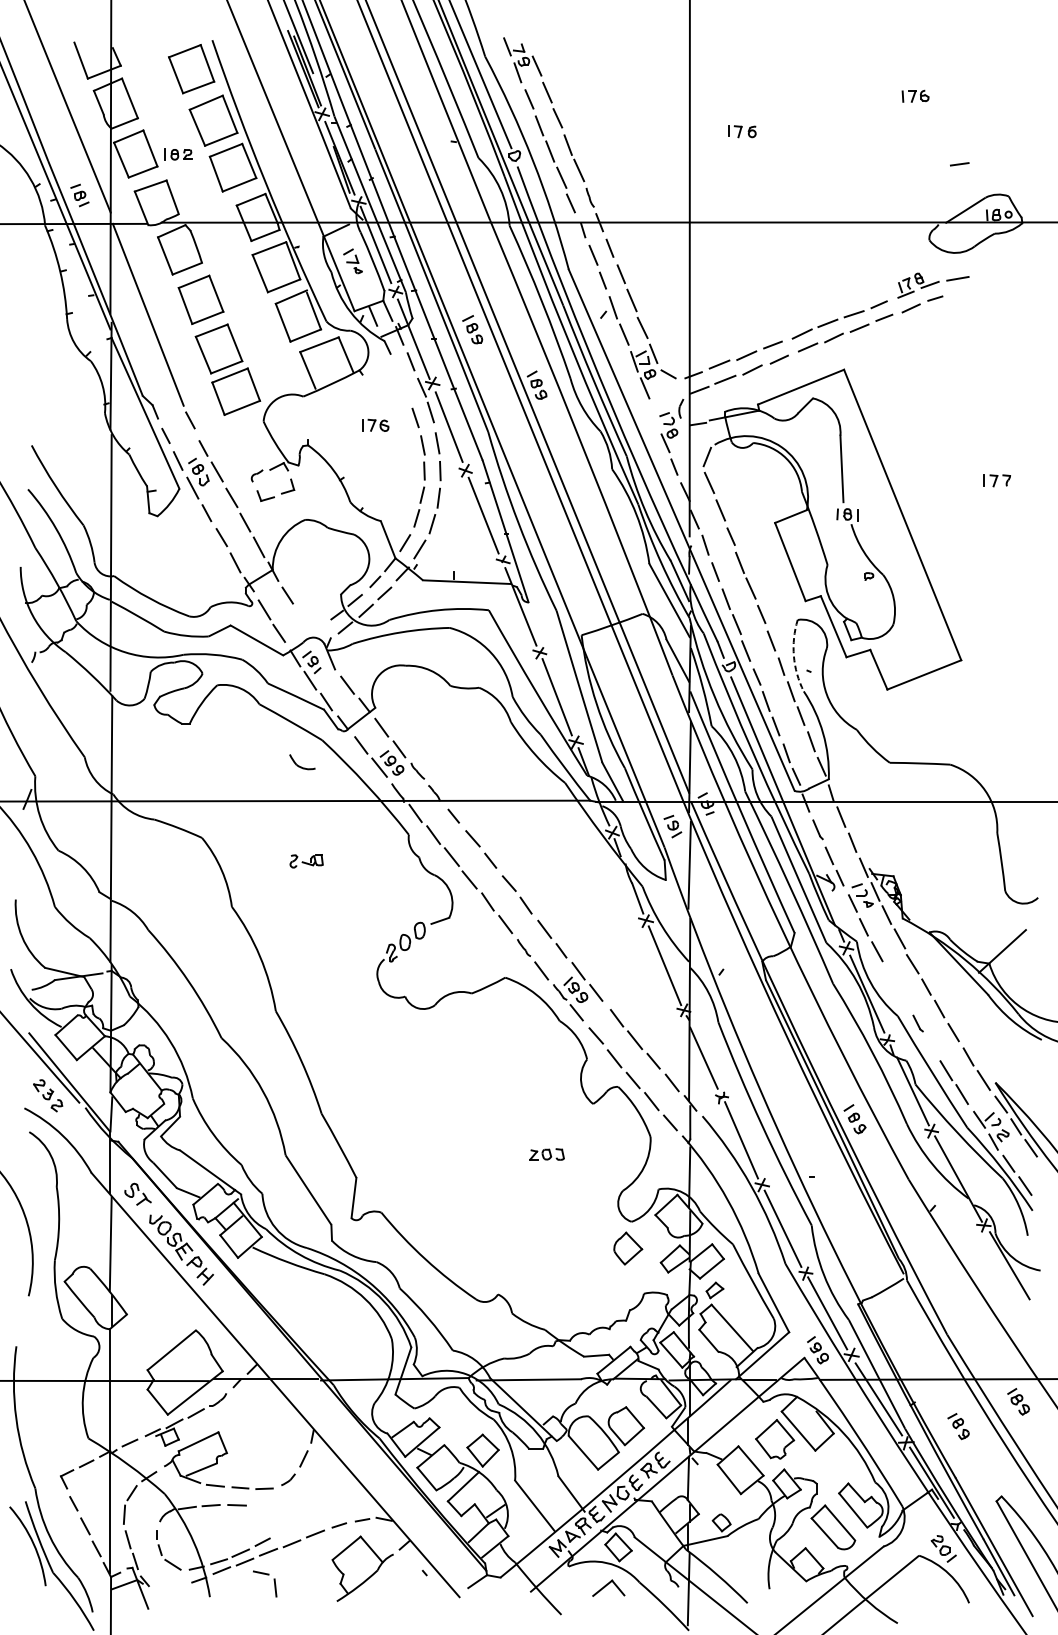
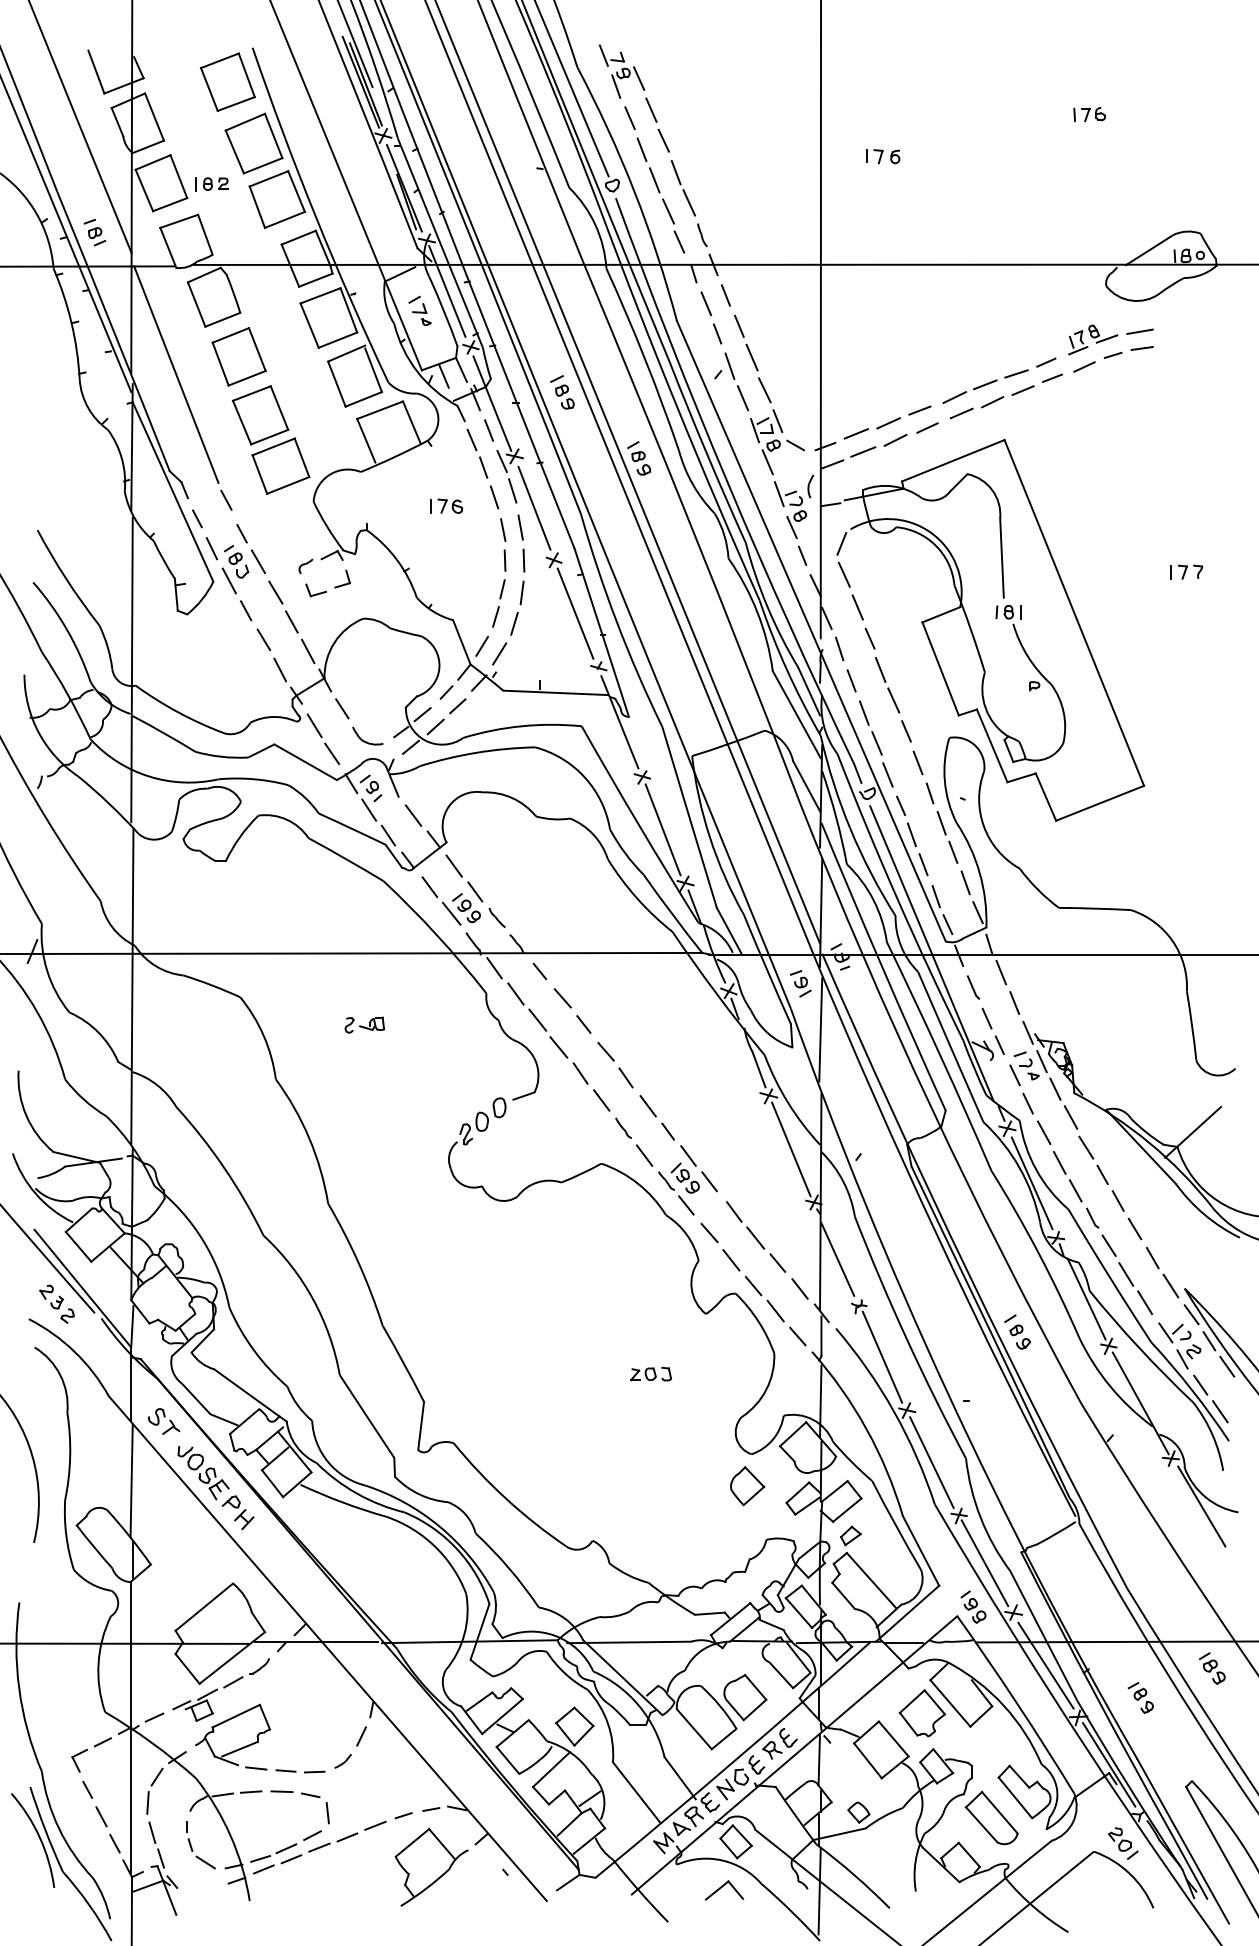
line: (959, 164) -> (1141, 348), moved
part: (401, 381) -> (477, 453), added
line: (654, 415) -> (778, 494), added
arc: (793, 656) -> (944, 781), dashed -> solid
part: (302, 761) -> (367, 735), moved
part: (896, 988) -> (1067, 1176), added
line: (931, 1046) -> (1108, 1245), added
part: (268, 1575) -> (319, 1798), moved

